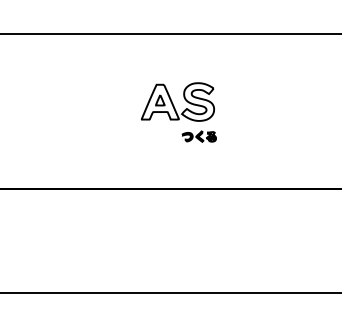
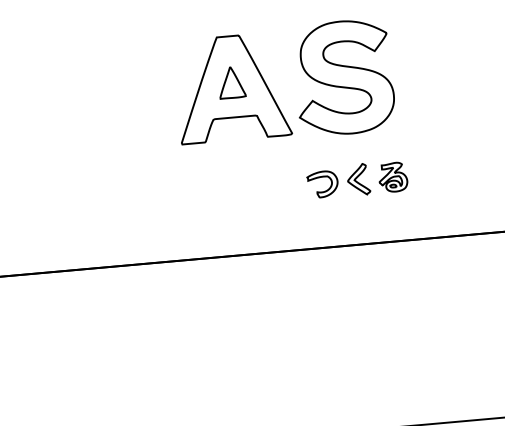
part: (178, 112) -> (289, 113), size x1.67

